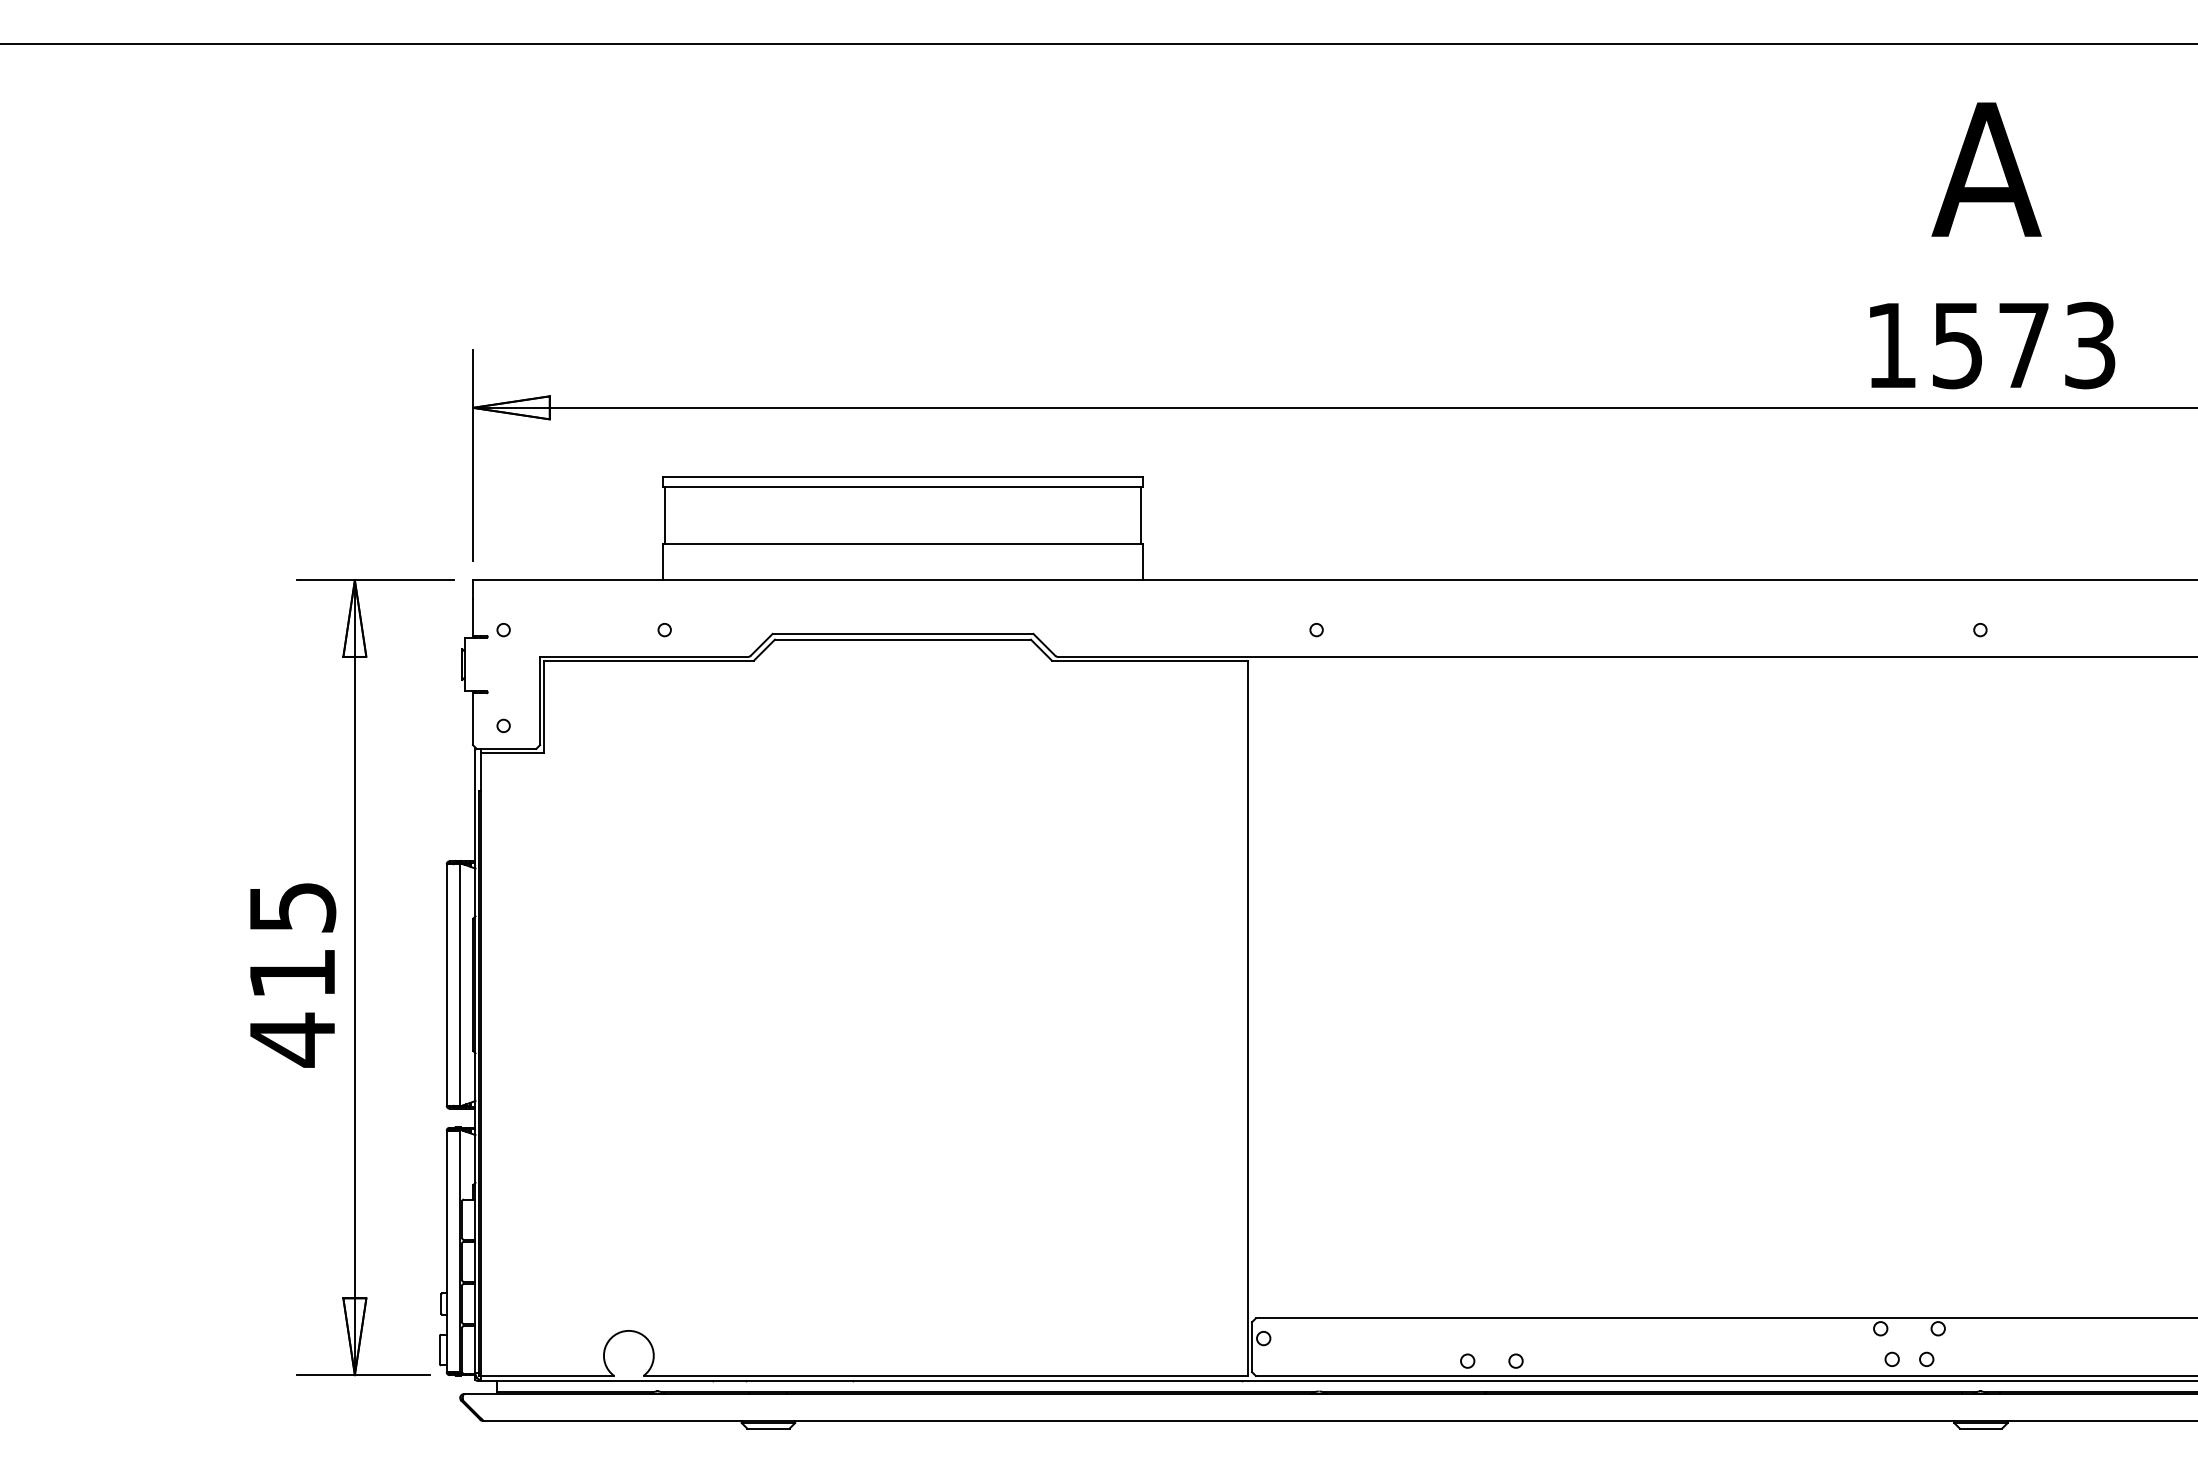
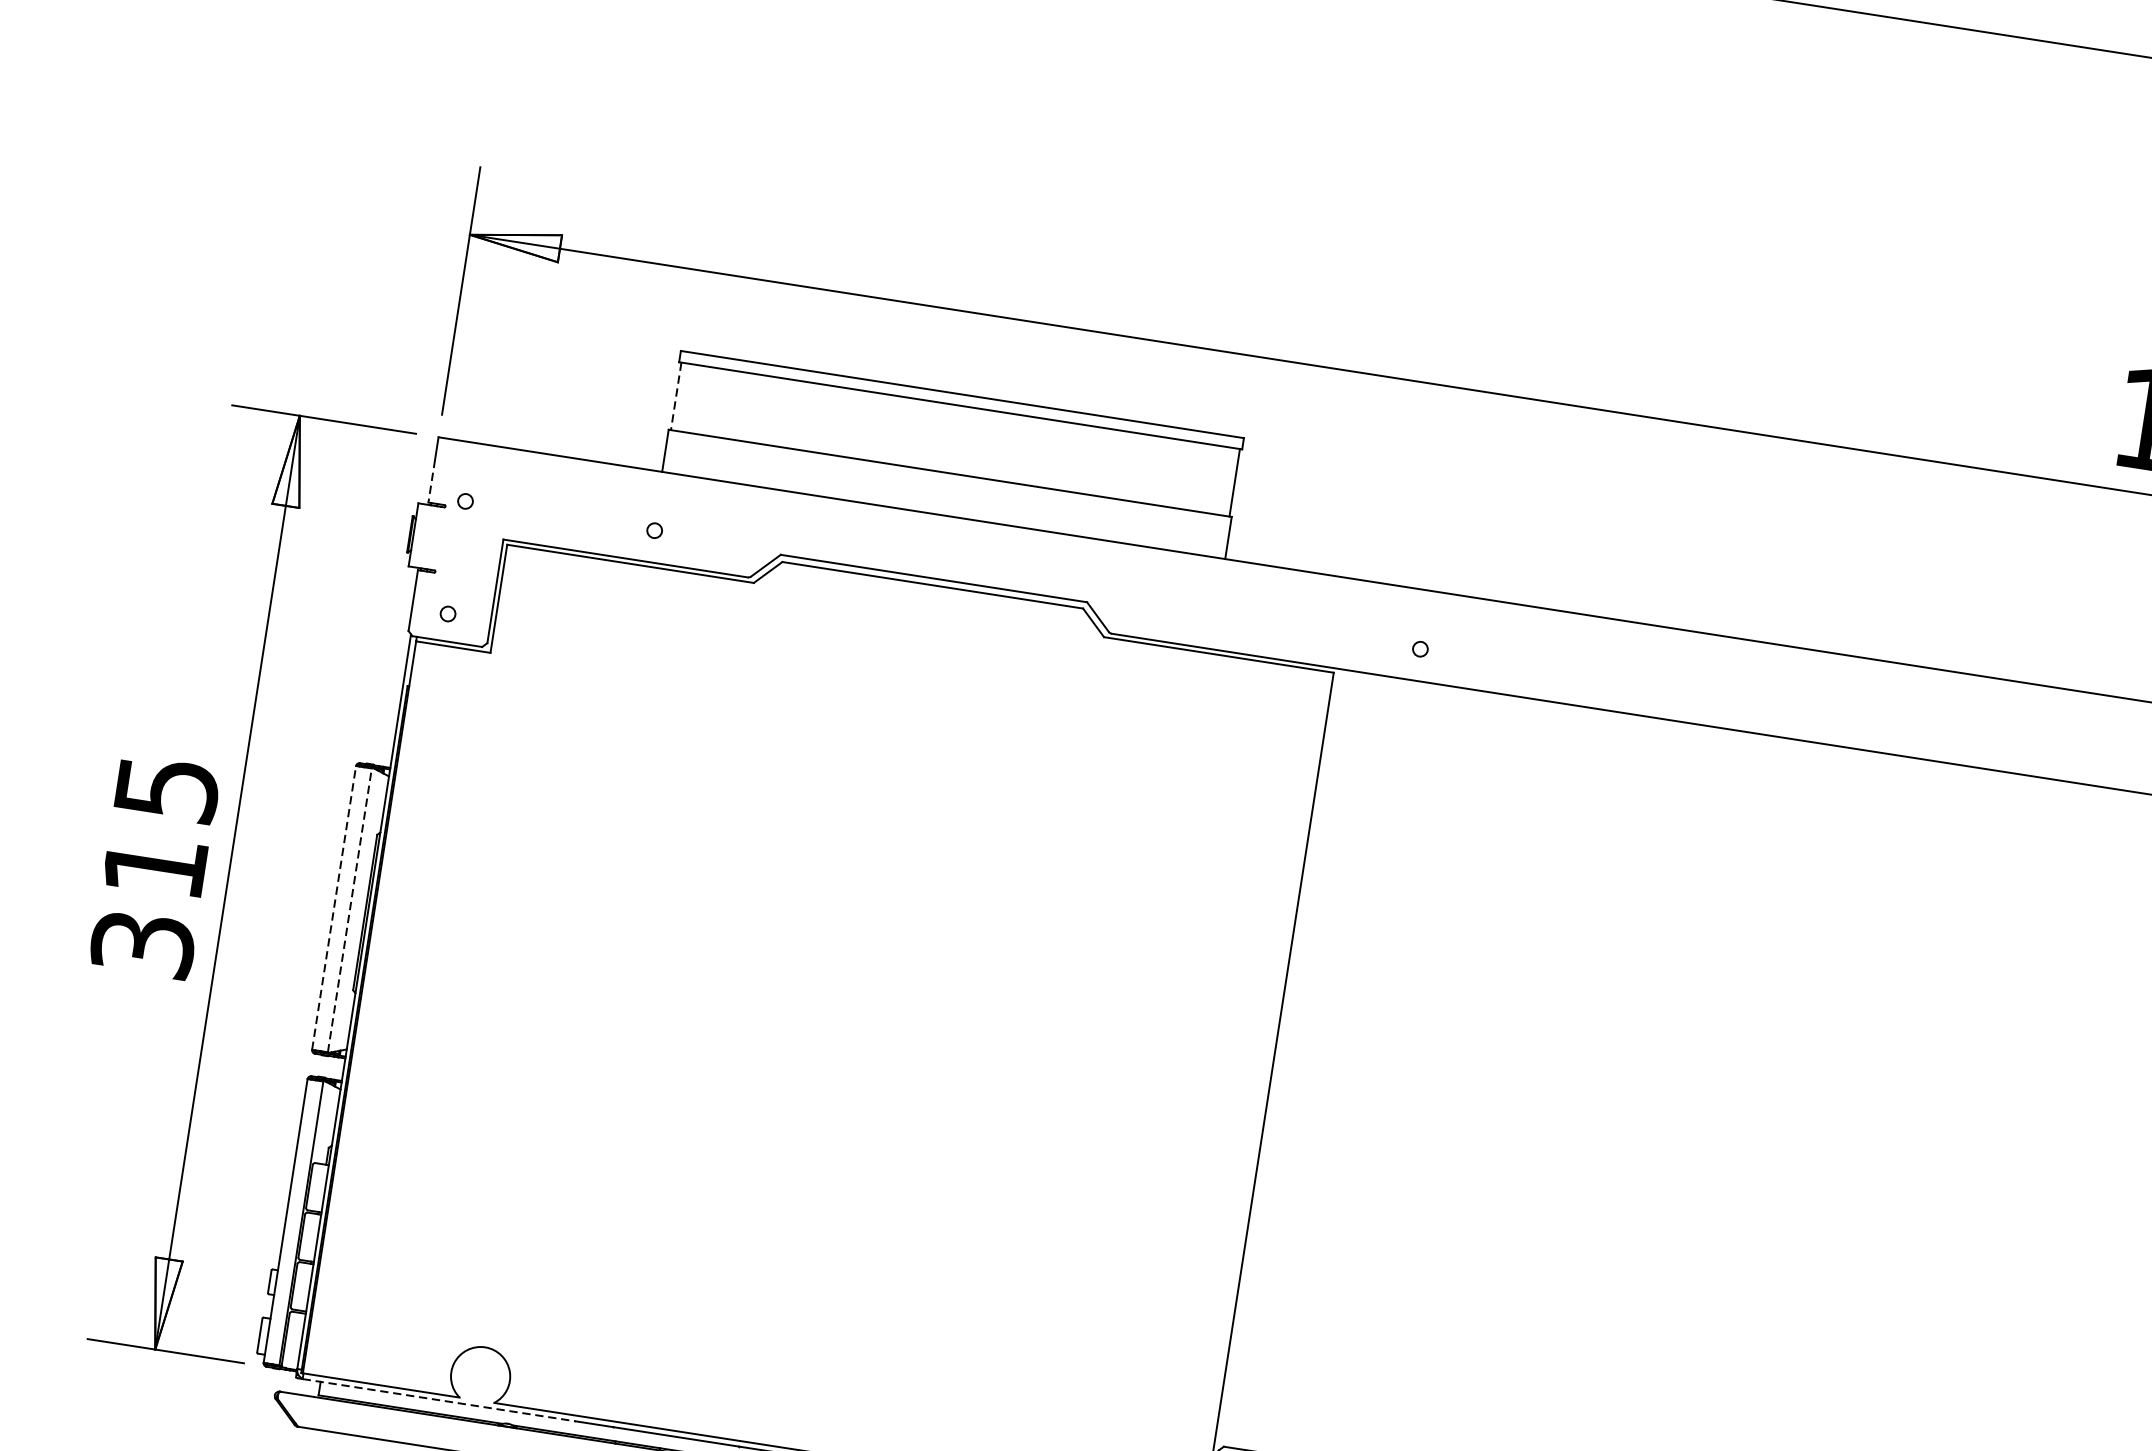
line: (665, 515) -> (676, 396), solid -> dashed
line: (473, 618) -> (432, 482), solid -> dashed
line: (446, 984) -> (333, 907), solid -> dashed
line: (460, 984) -> (350, 909), solid -> dashed
text: (292, 1039) -> (143, 943), 415 -> 315
line: (597, 1380) -> (439, 1399), solid -> dashed

